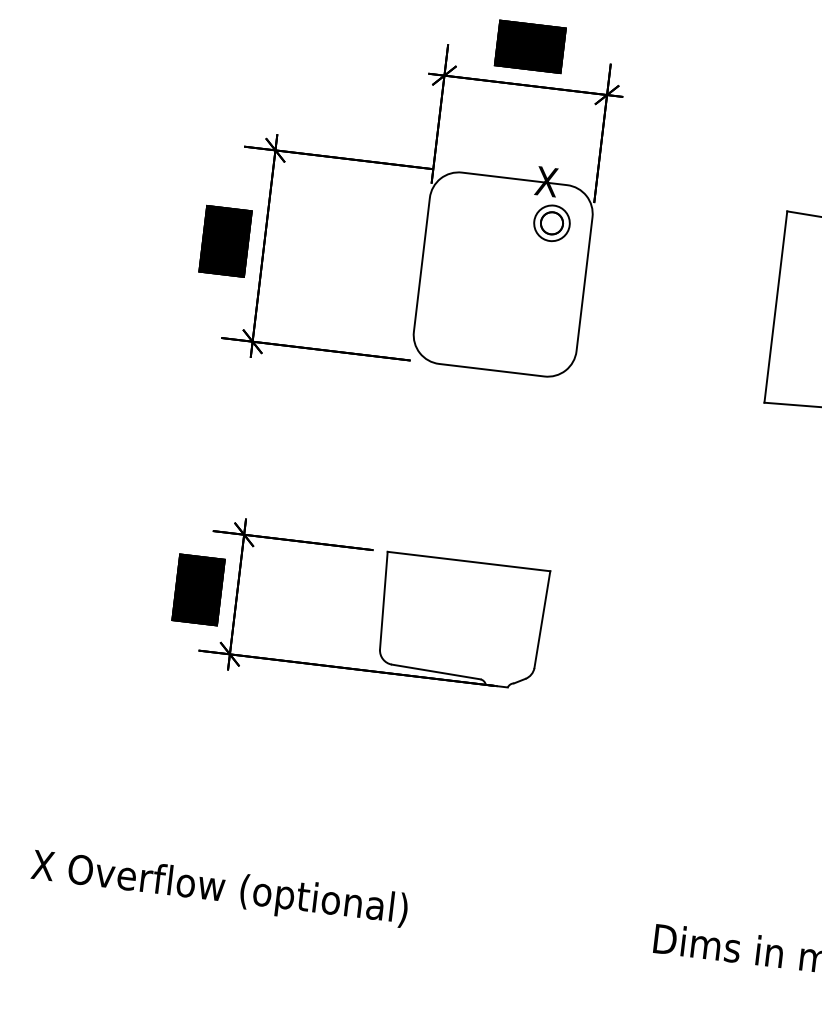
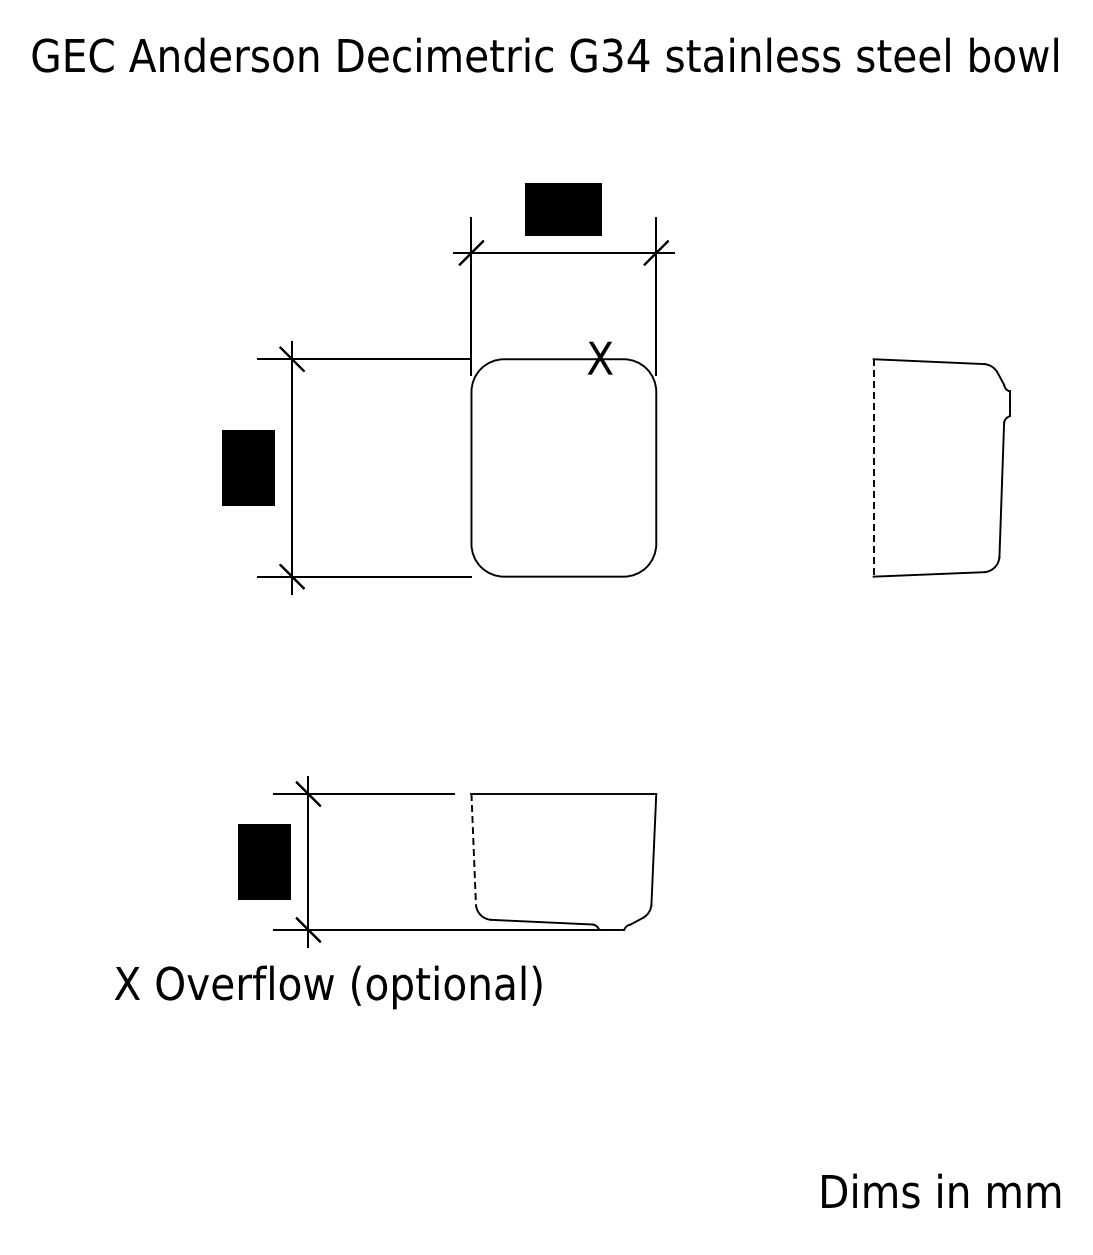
part: (551, 223) -> (611, 404), removed
line: (775, 306) -> (873, 467), solid -> dashed
line: (383, 600) -> (473, 849), solid -> dashed
text: (219, 890) -> (328, 987), moved

